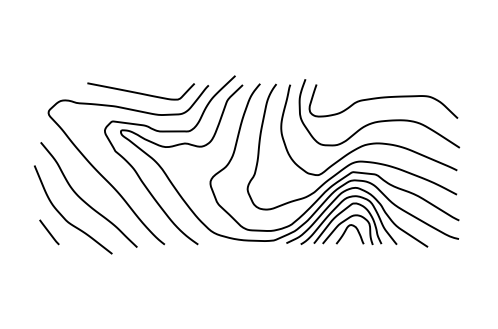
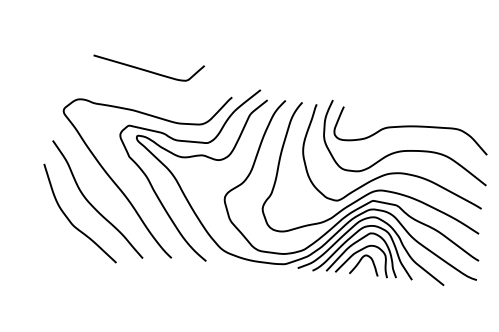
curve: (140, 92) -> (147, 69), moved
line: (49, 232) -> (53, 234), removed

